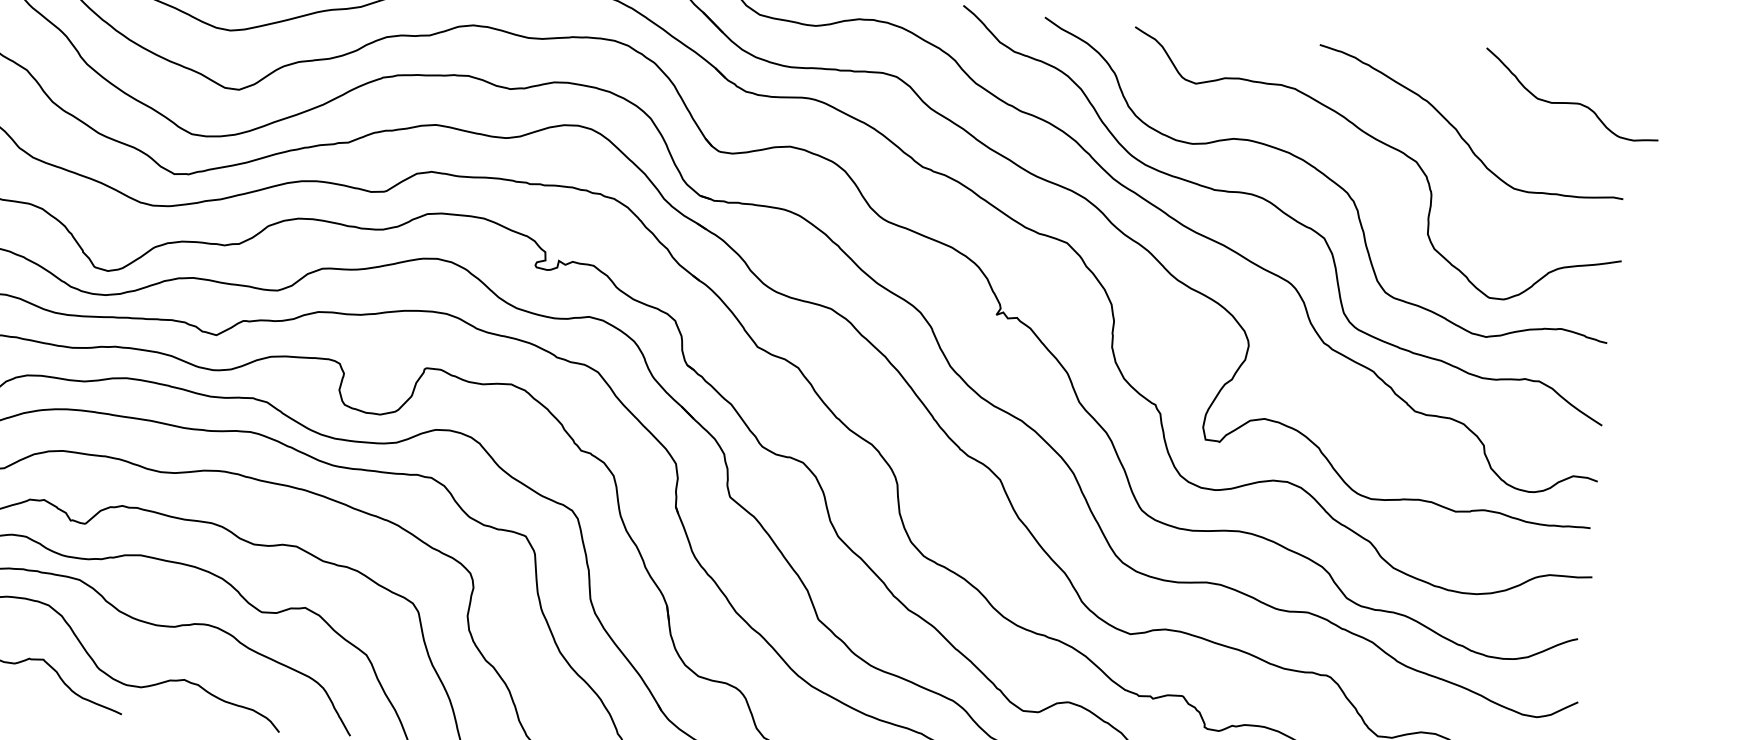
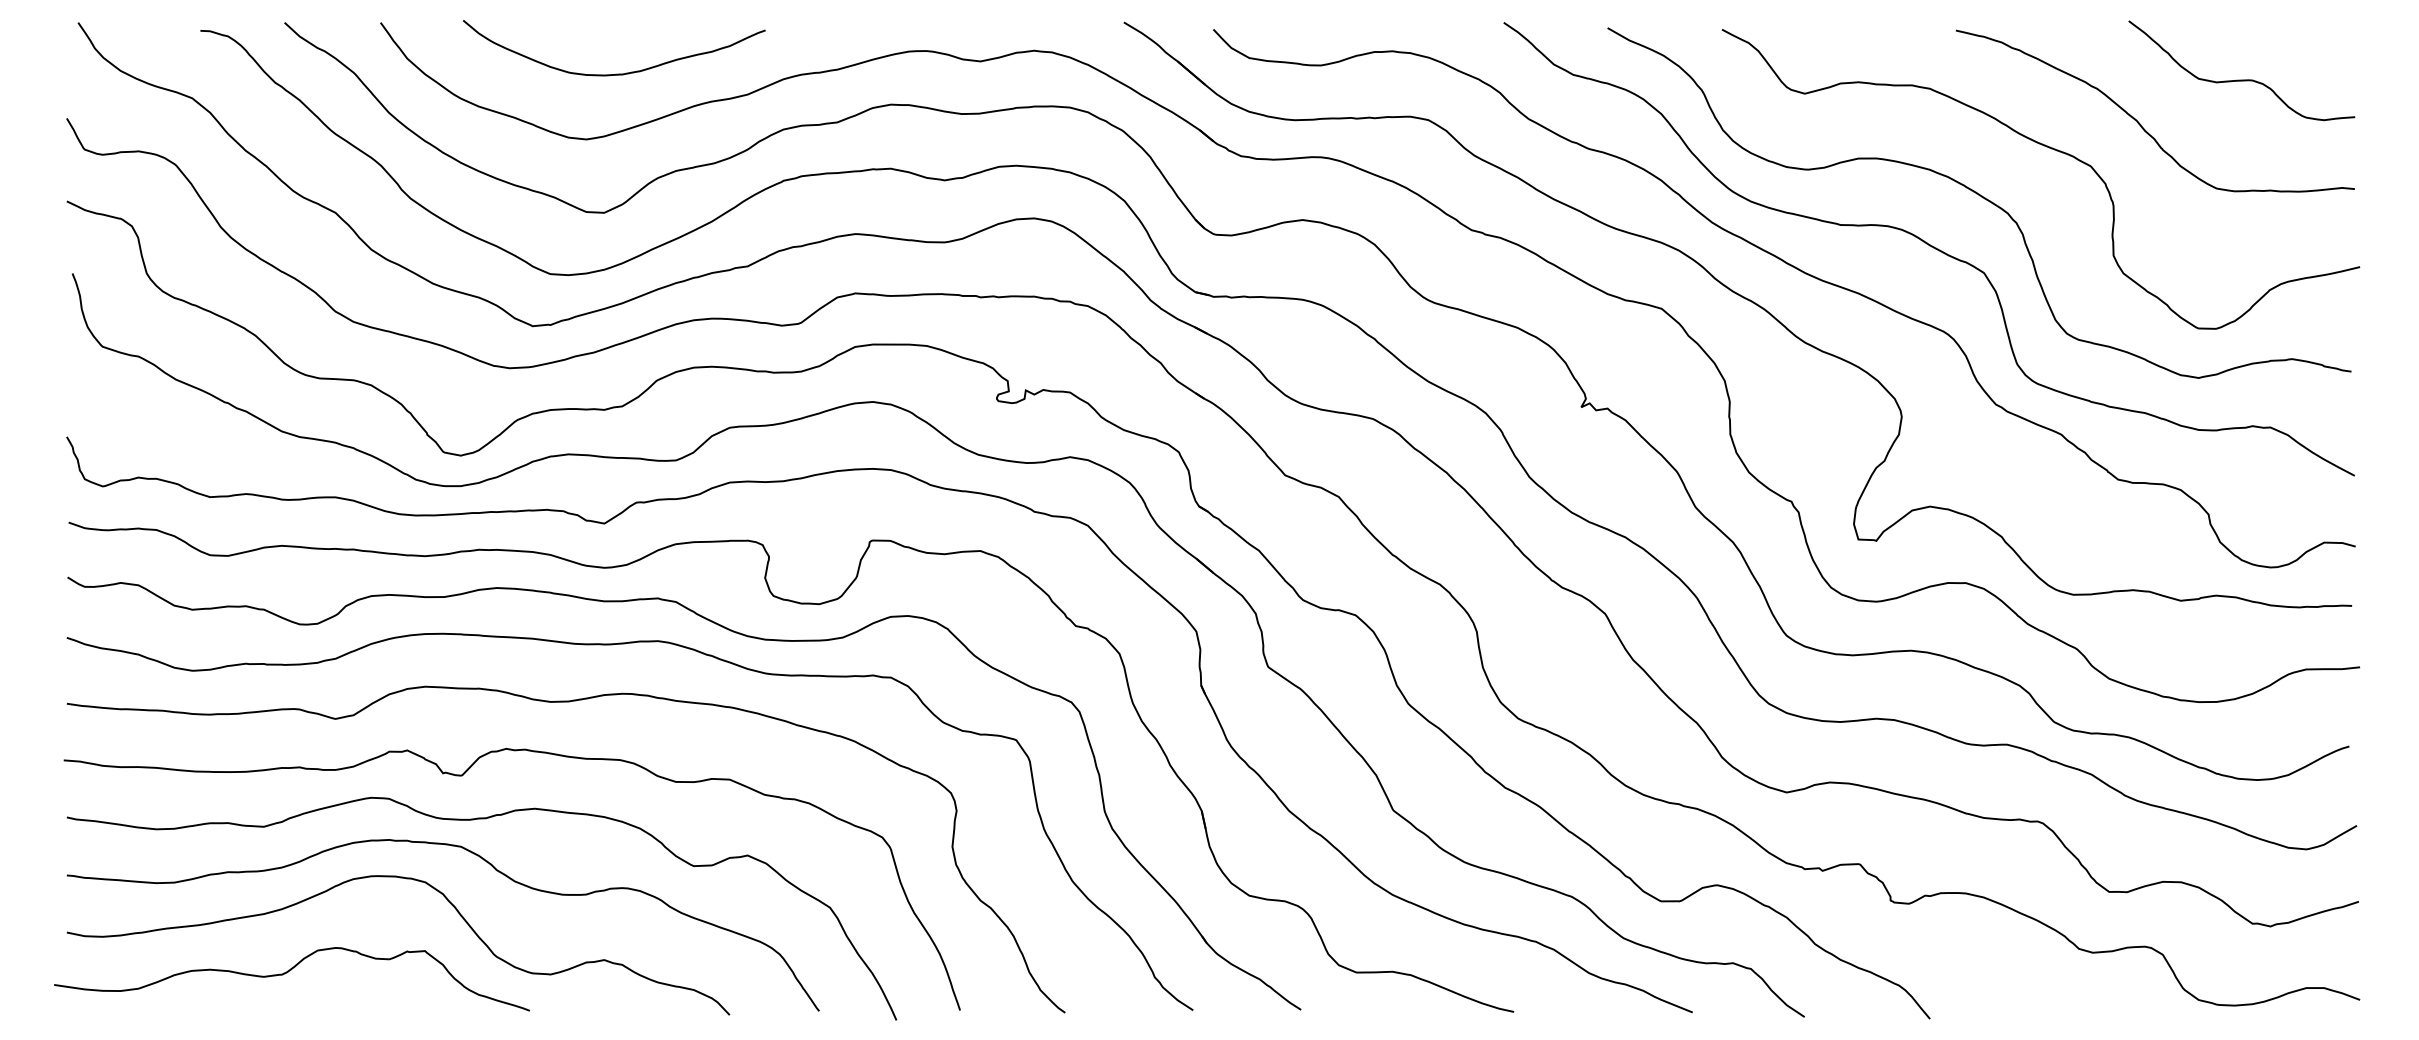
curve: (1571, 102) -> (2241, 79), moved

